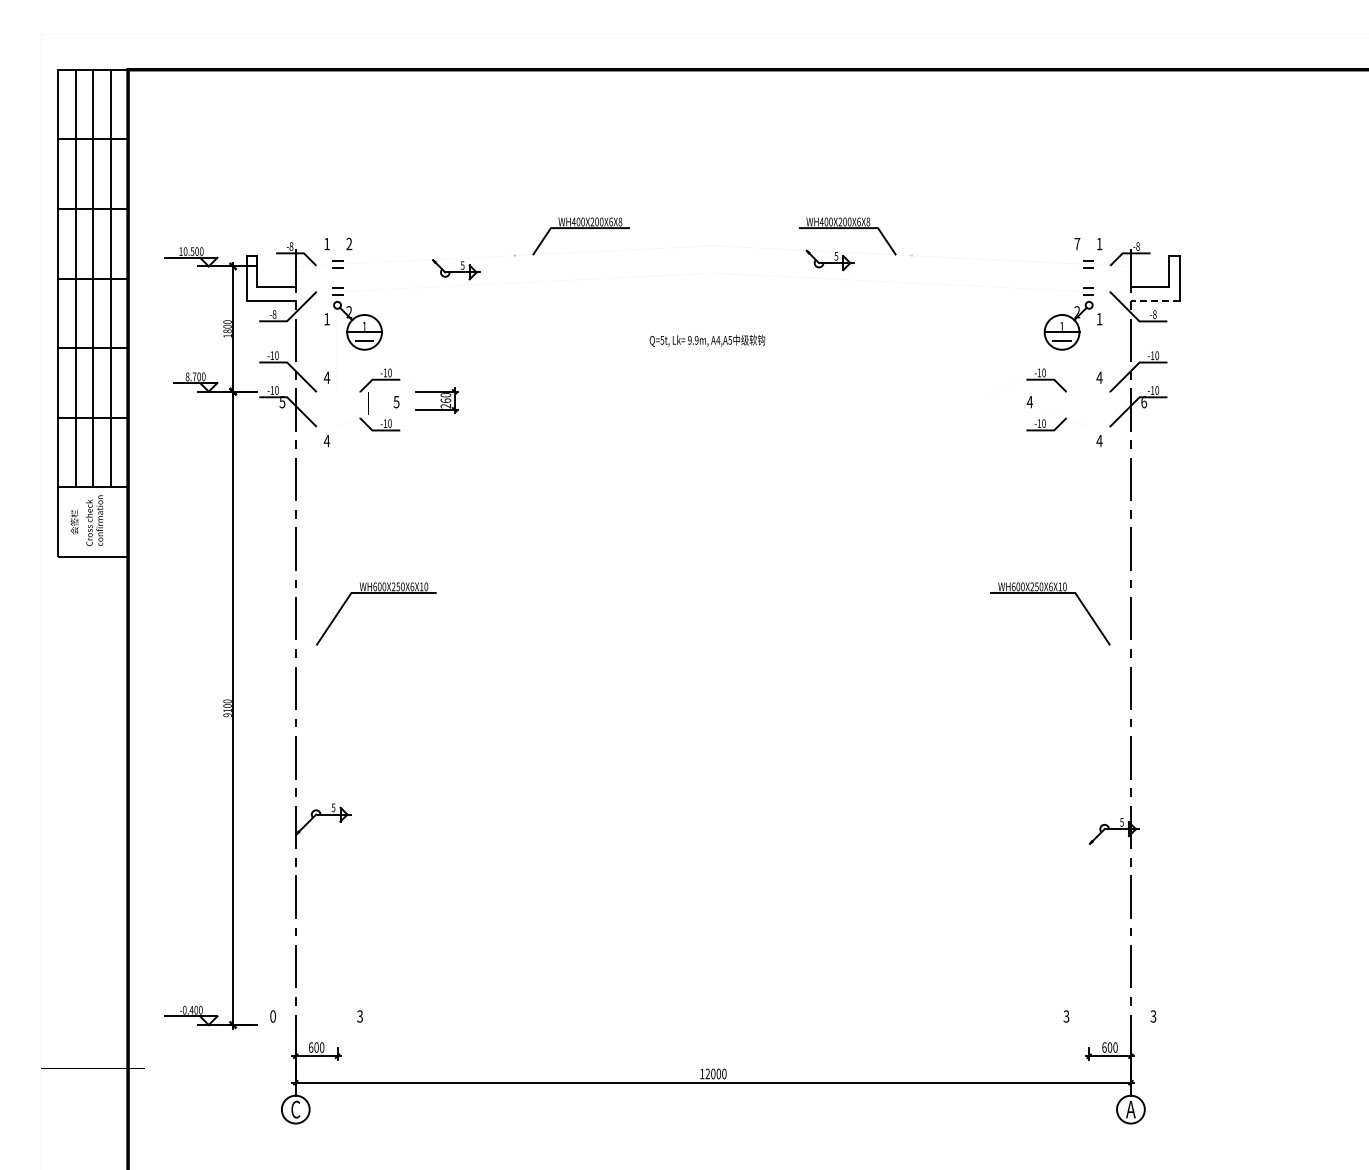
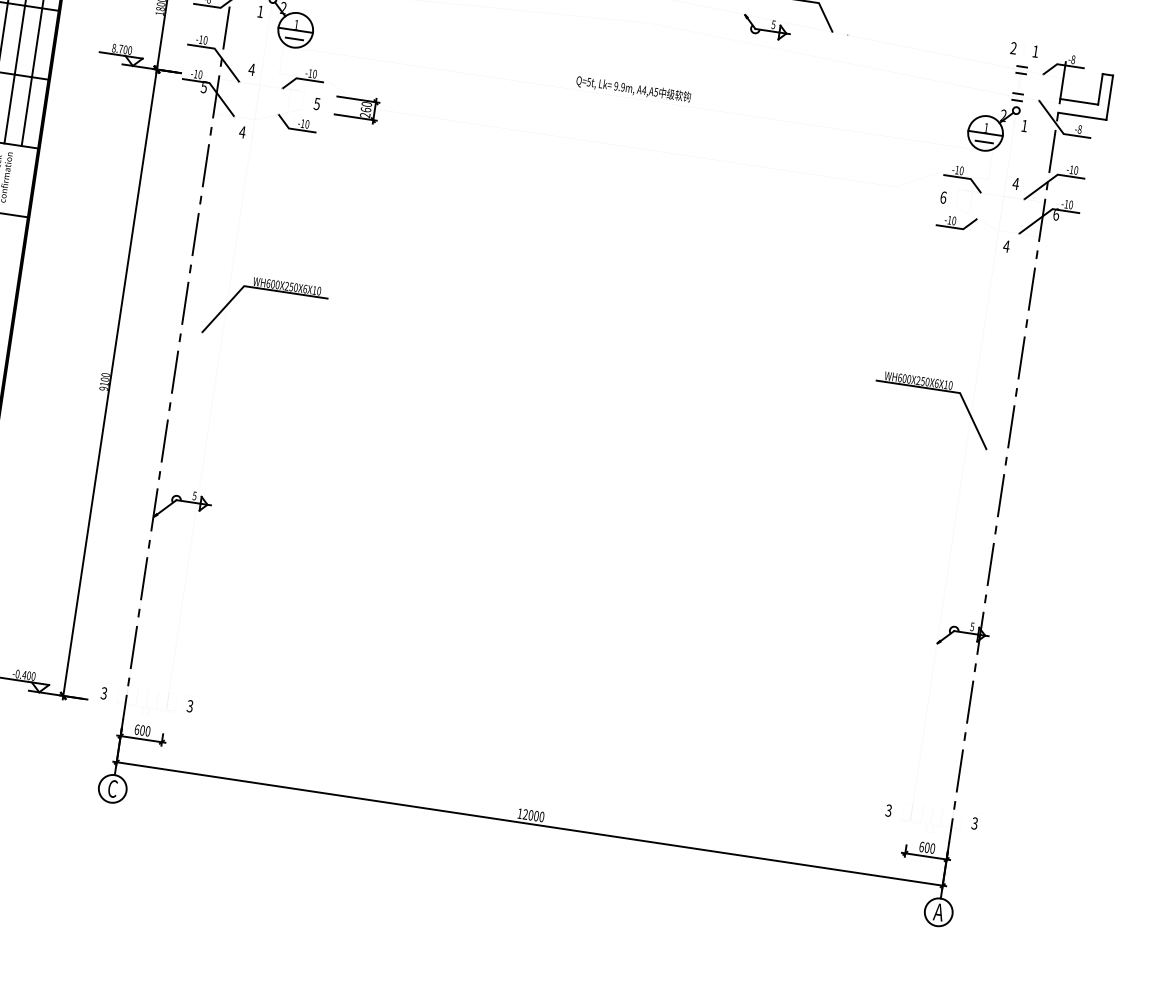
text: (1077, 243) -> (1013, 47), 7 -> 2
line: (1154, 301) -> (1081, 116), dashed -> solid
text: (1029, 401) -> (943, 196), 4 -> 6
text: (272, 1016) -> (103, 693), 0 -> 3

